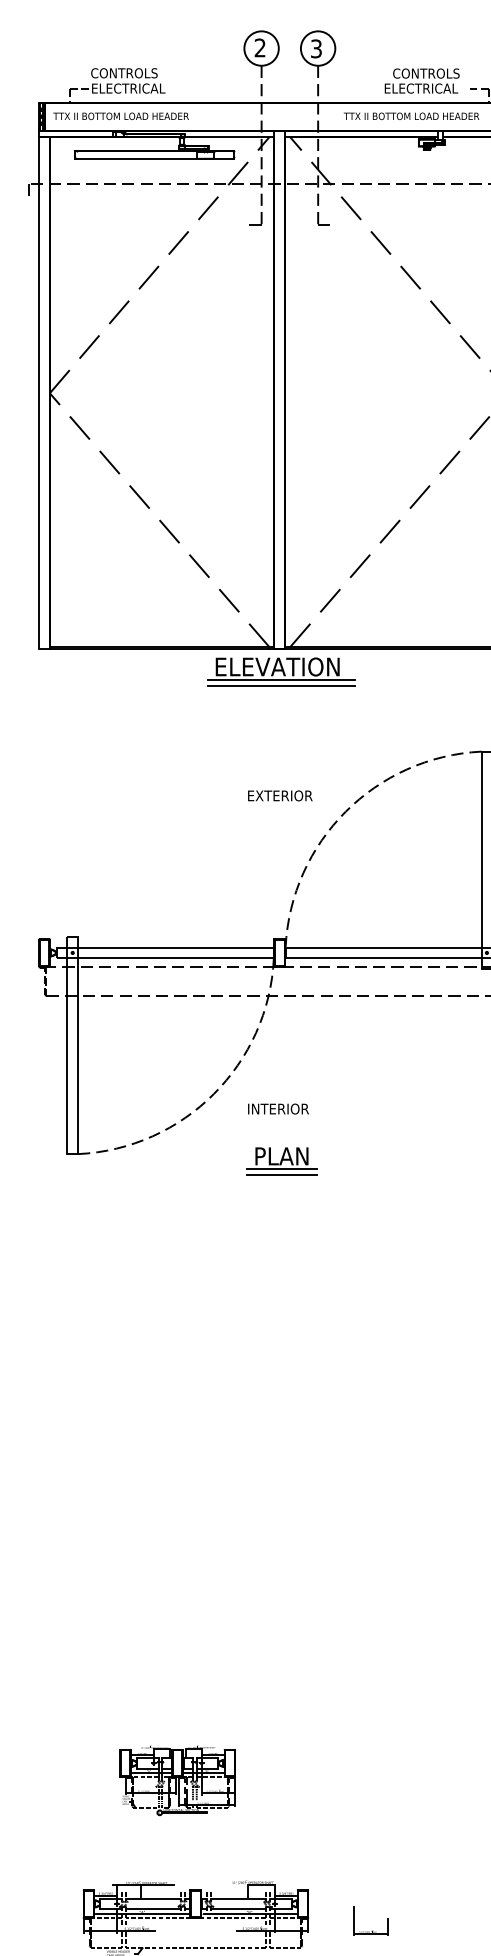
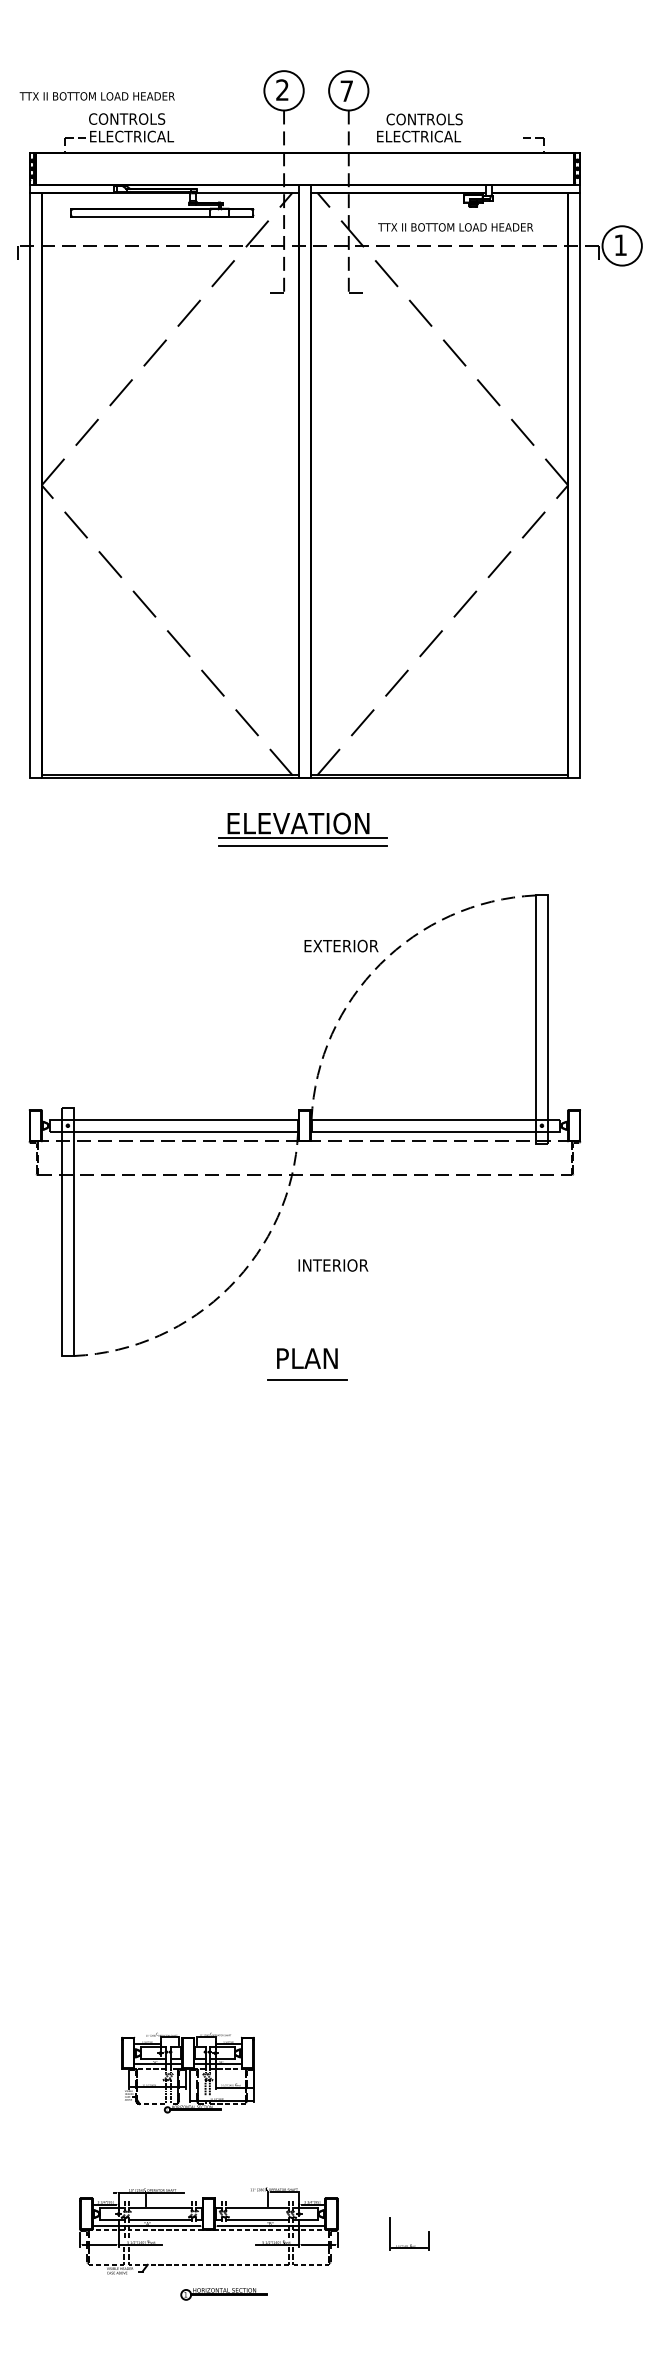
text: (316, 49) -> (346, 91), 3 -> 7
text: (421, 80) -> (419, 127), moved
text: (120, 116) -> (96, 96), moved
text: (411, 116) -> (455, 227), moved
part: (281, 672) -> (302, 829), moved
text: (280, 795) -> (341, 945), moved
text: (278, 1109) -> (333, 1265), moved
line: (282, 1168) -> (307, 1372), removed

